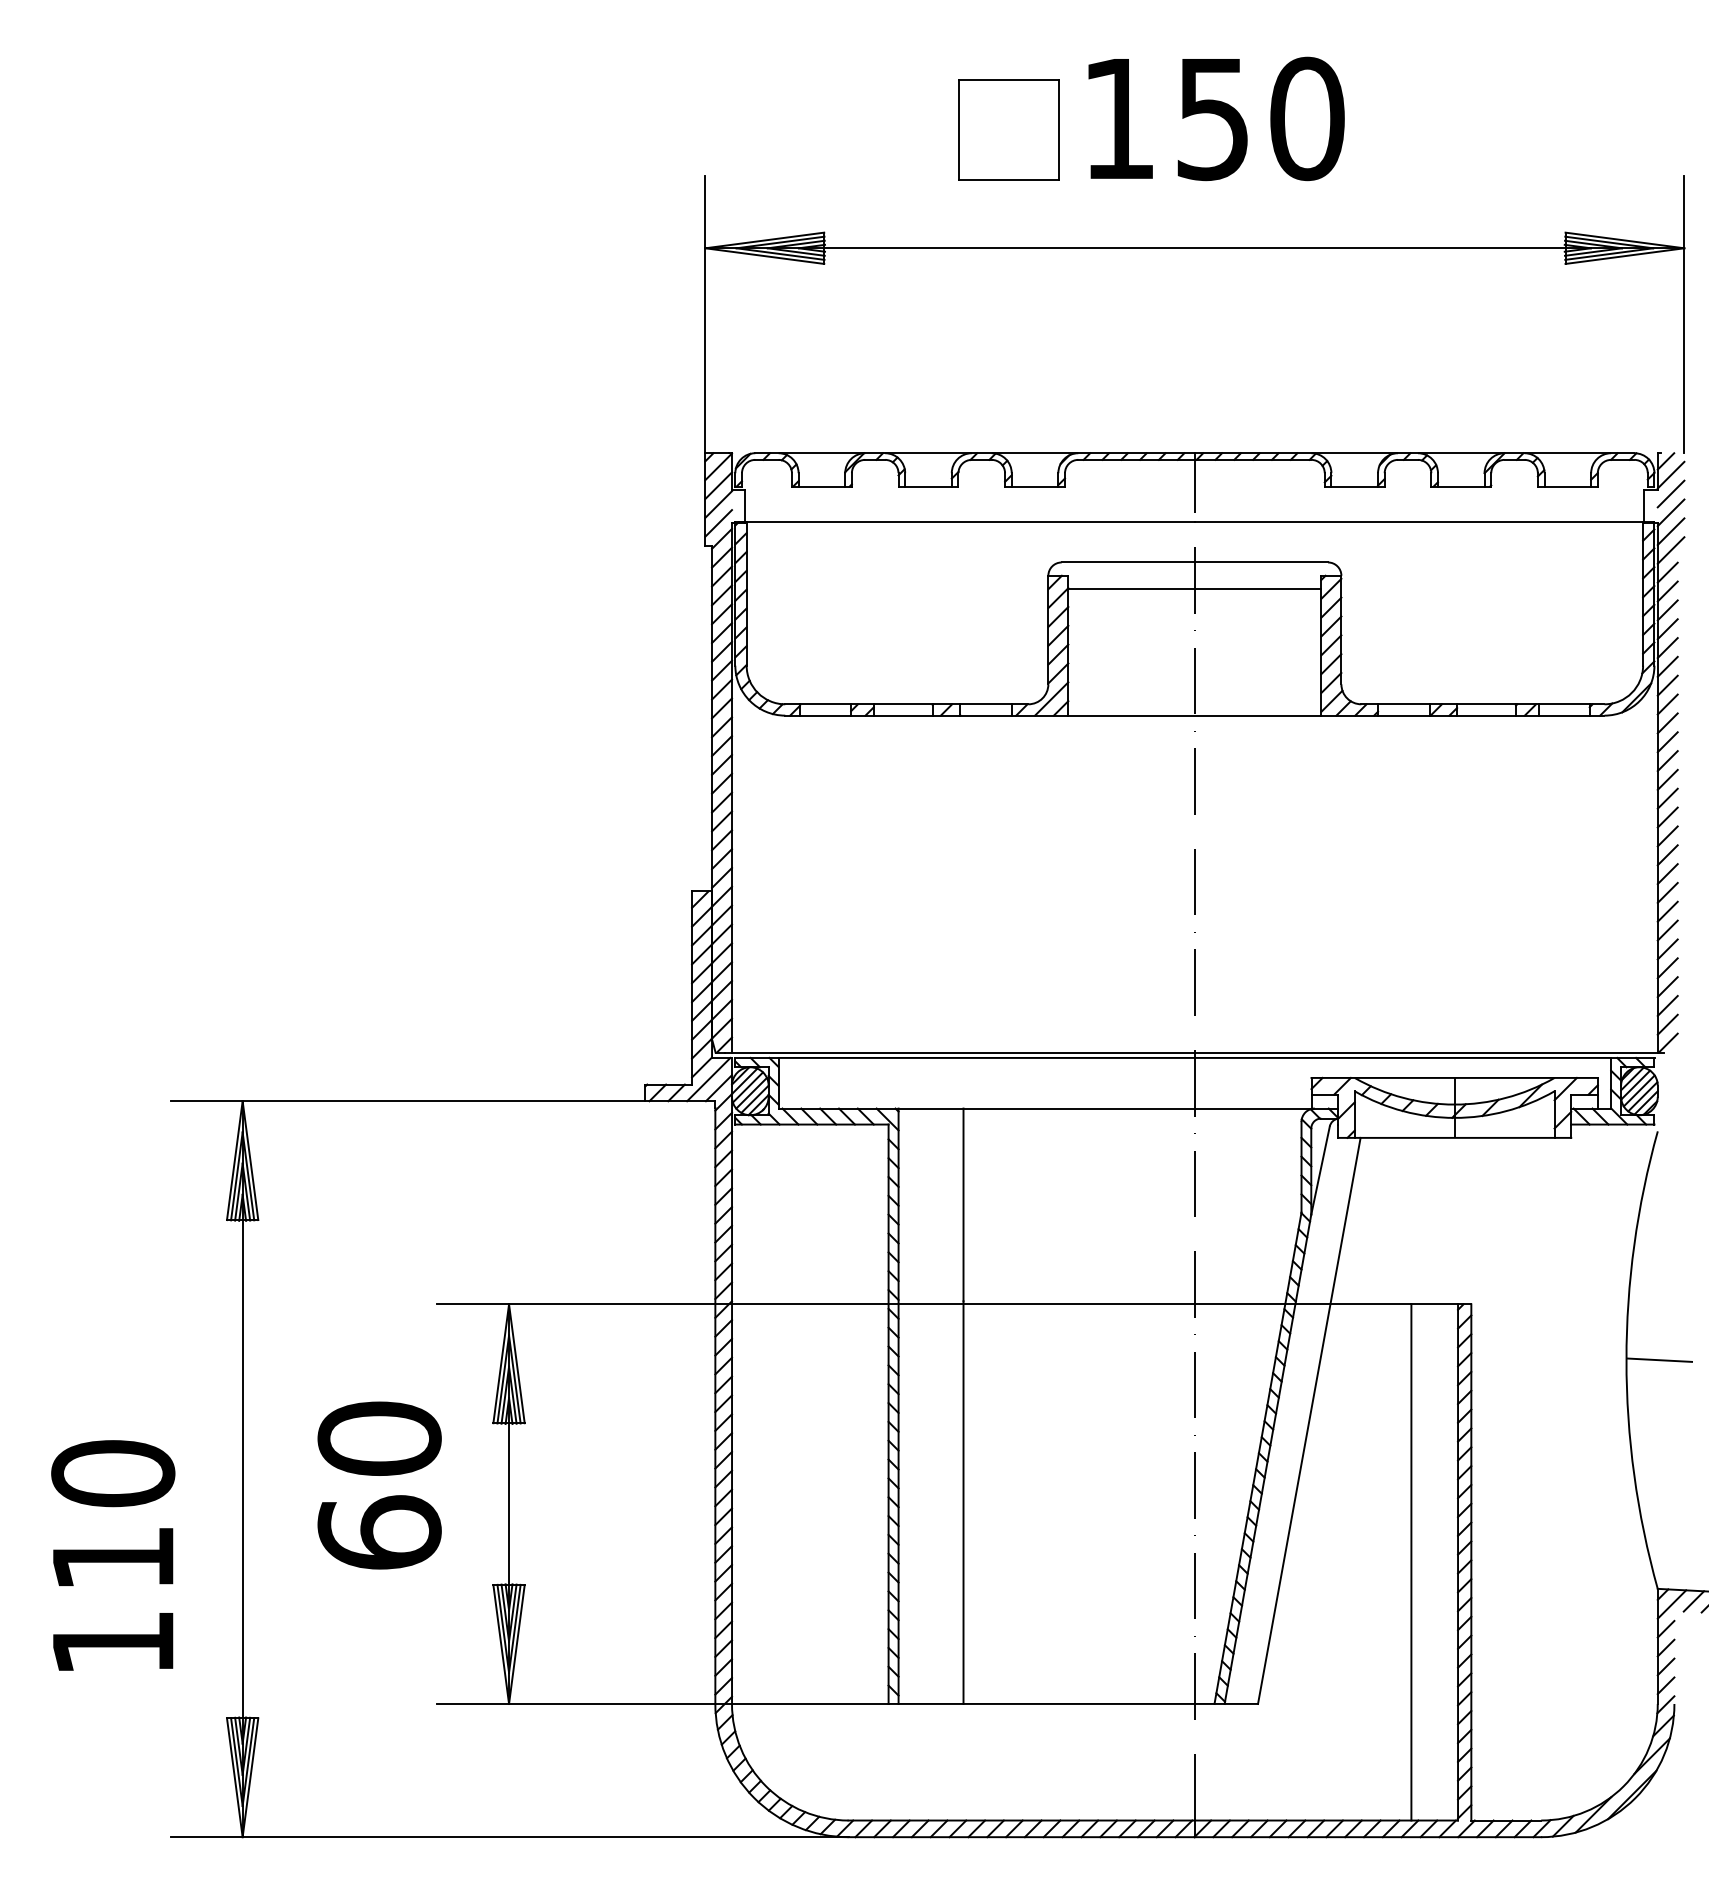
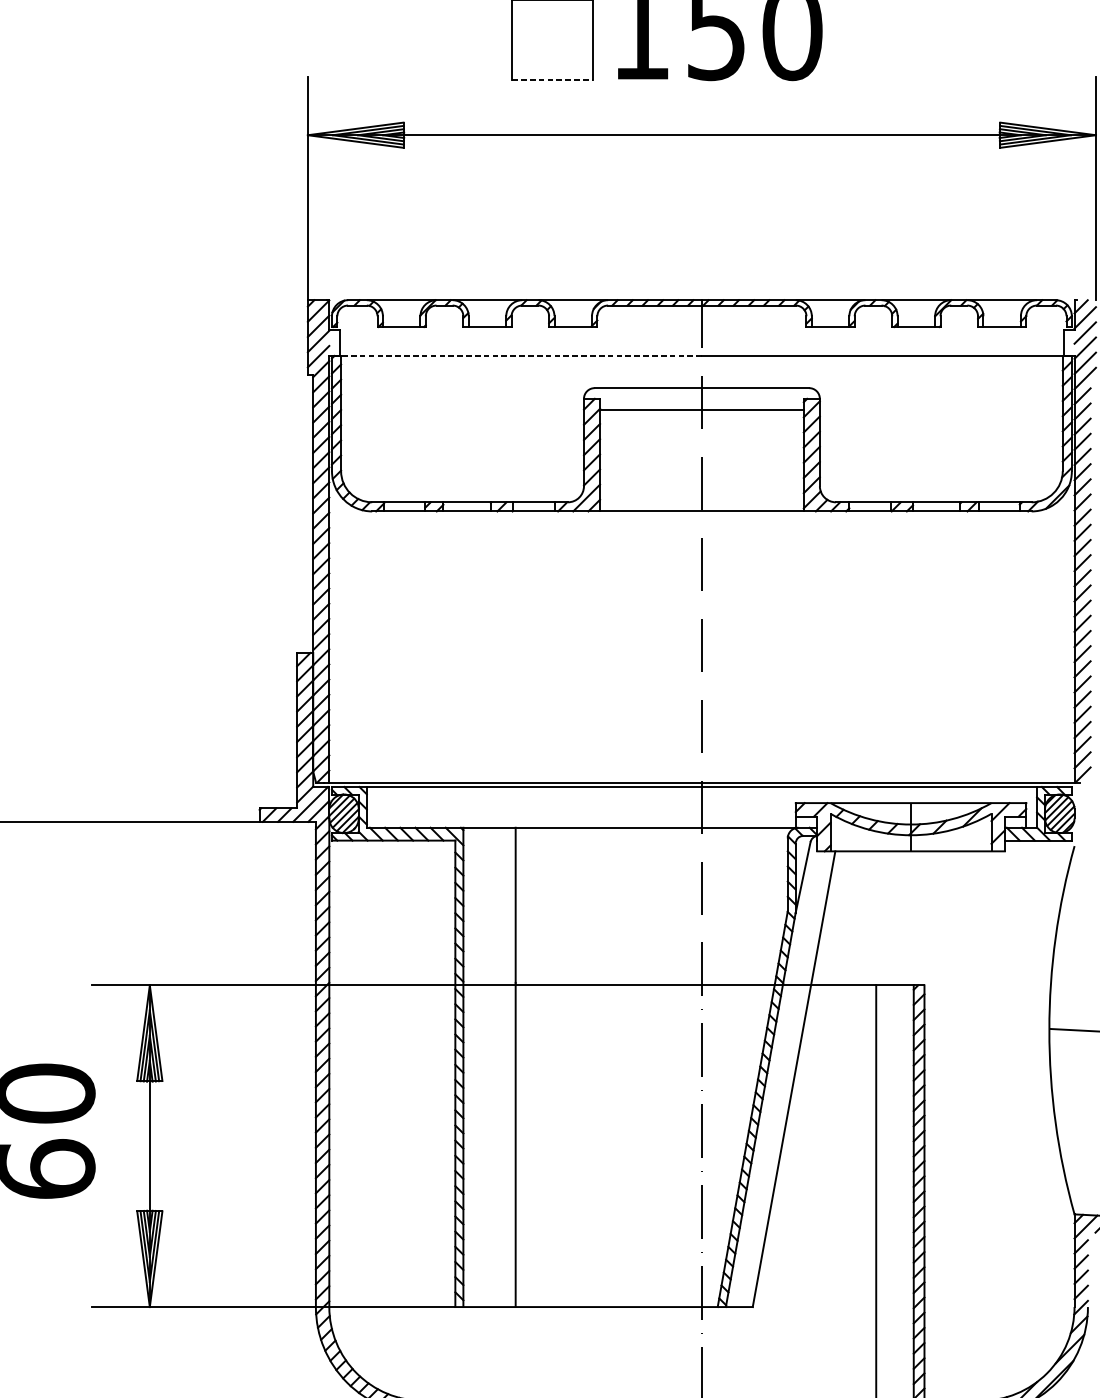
line: (1009, 179) -> (552, 79), solid -> dashed
line: (965, 522) -> (517, 355), solid -> dashed

